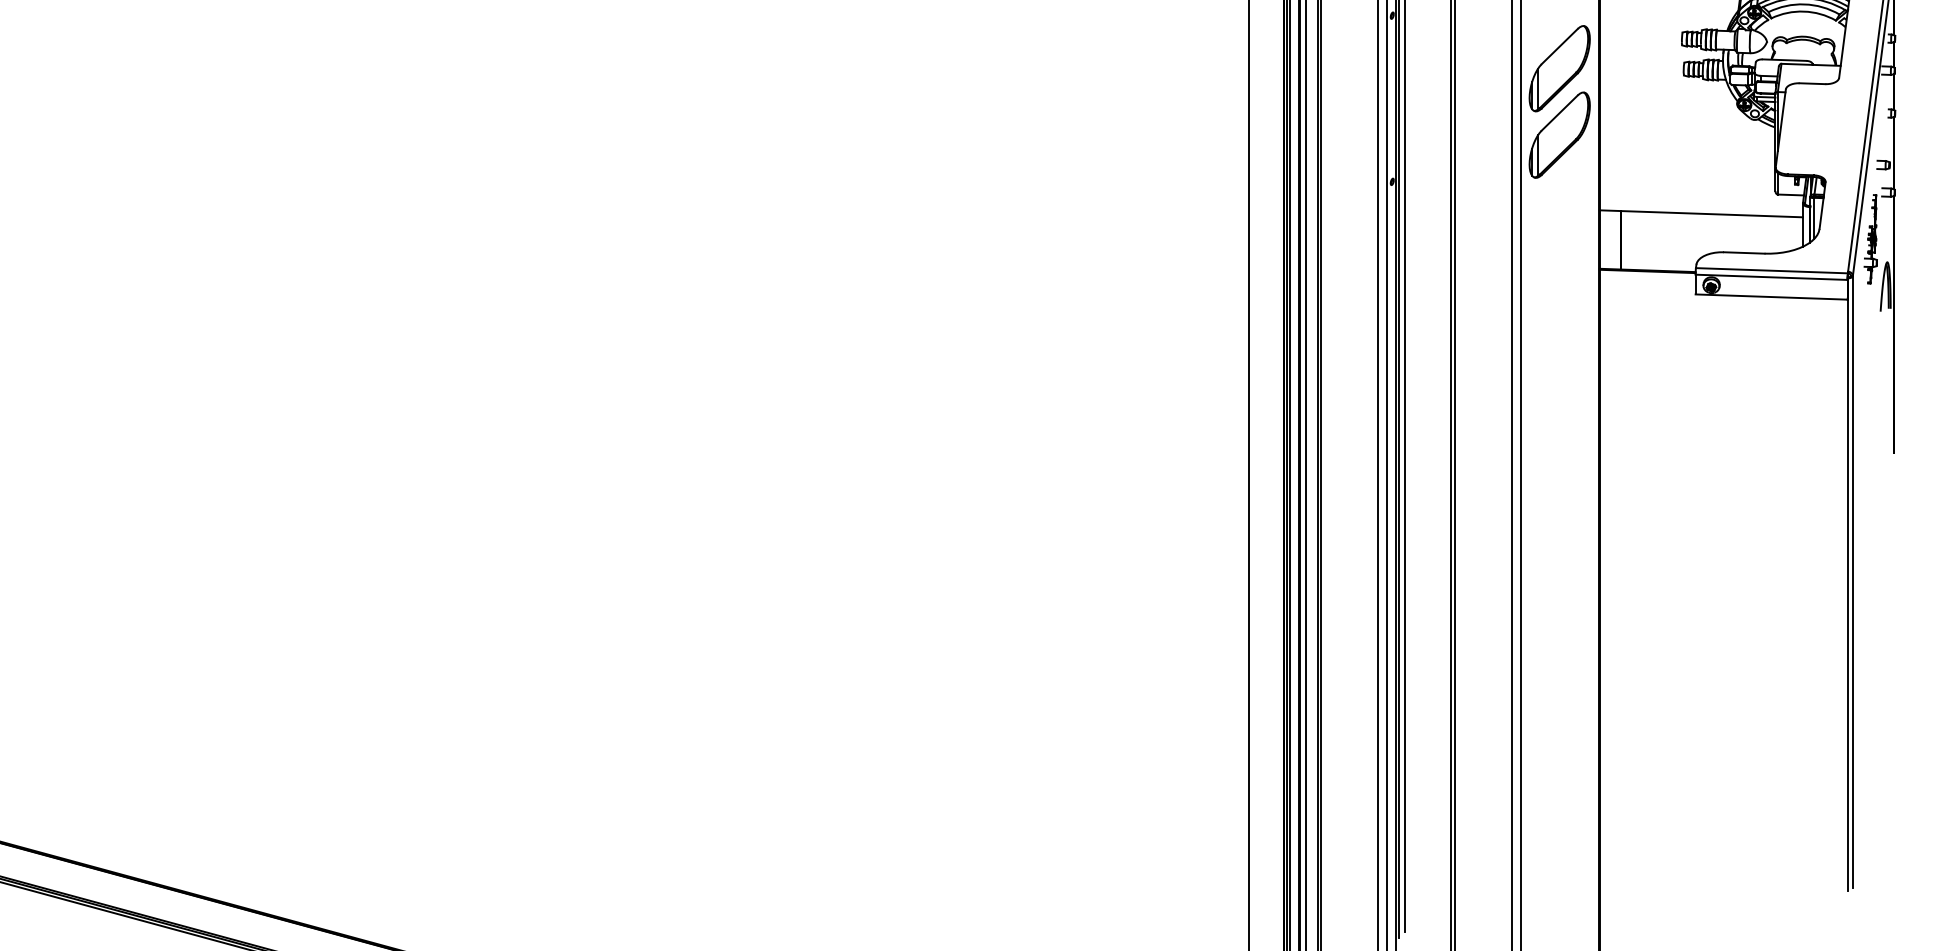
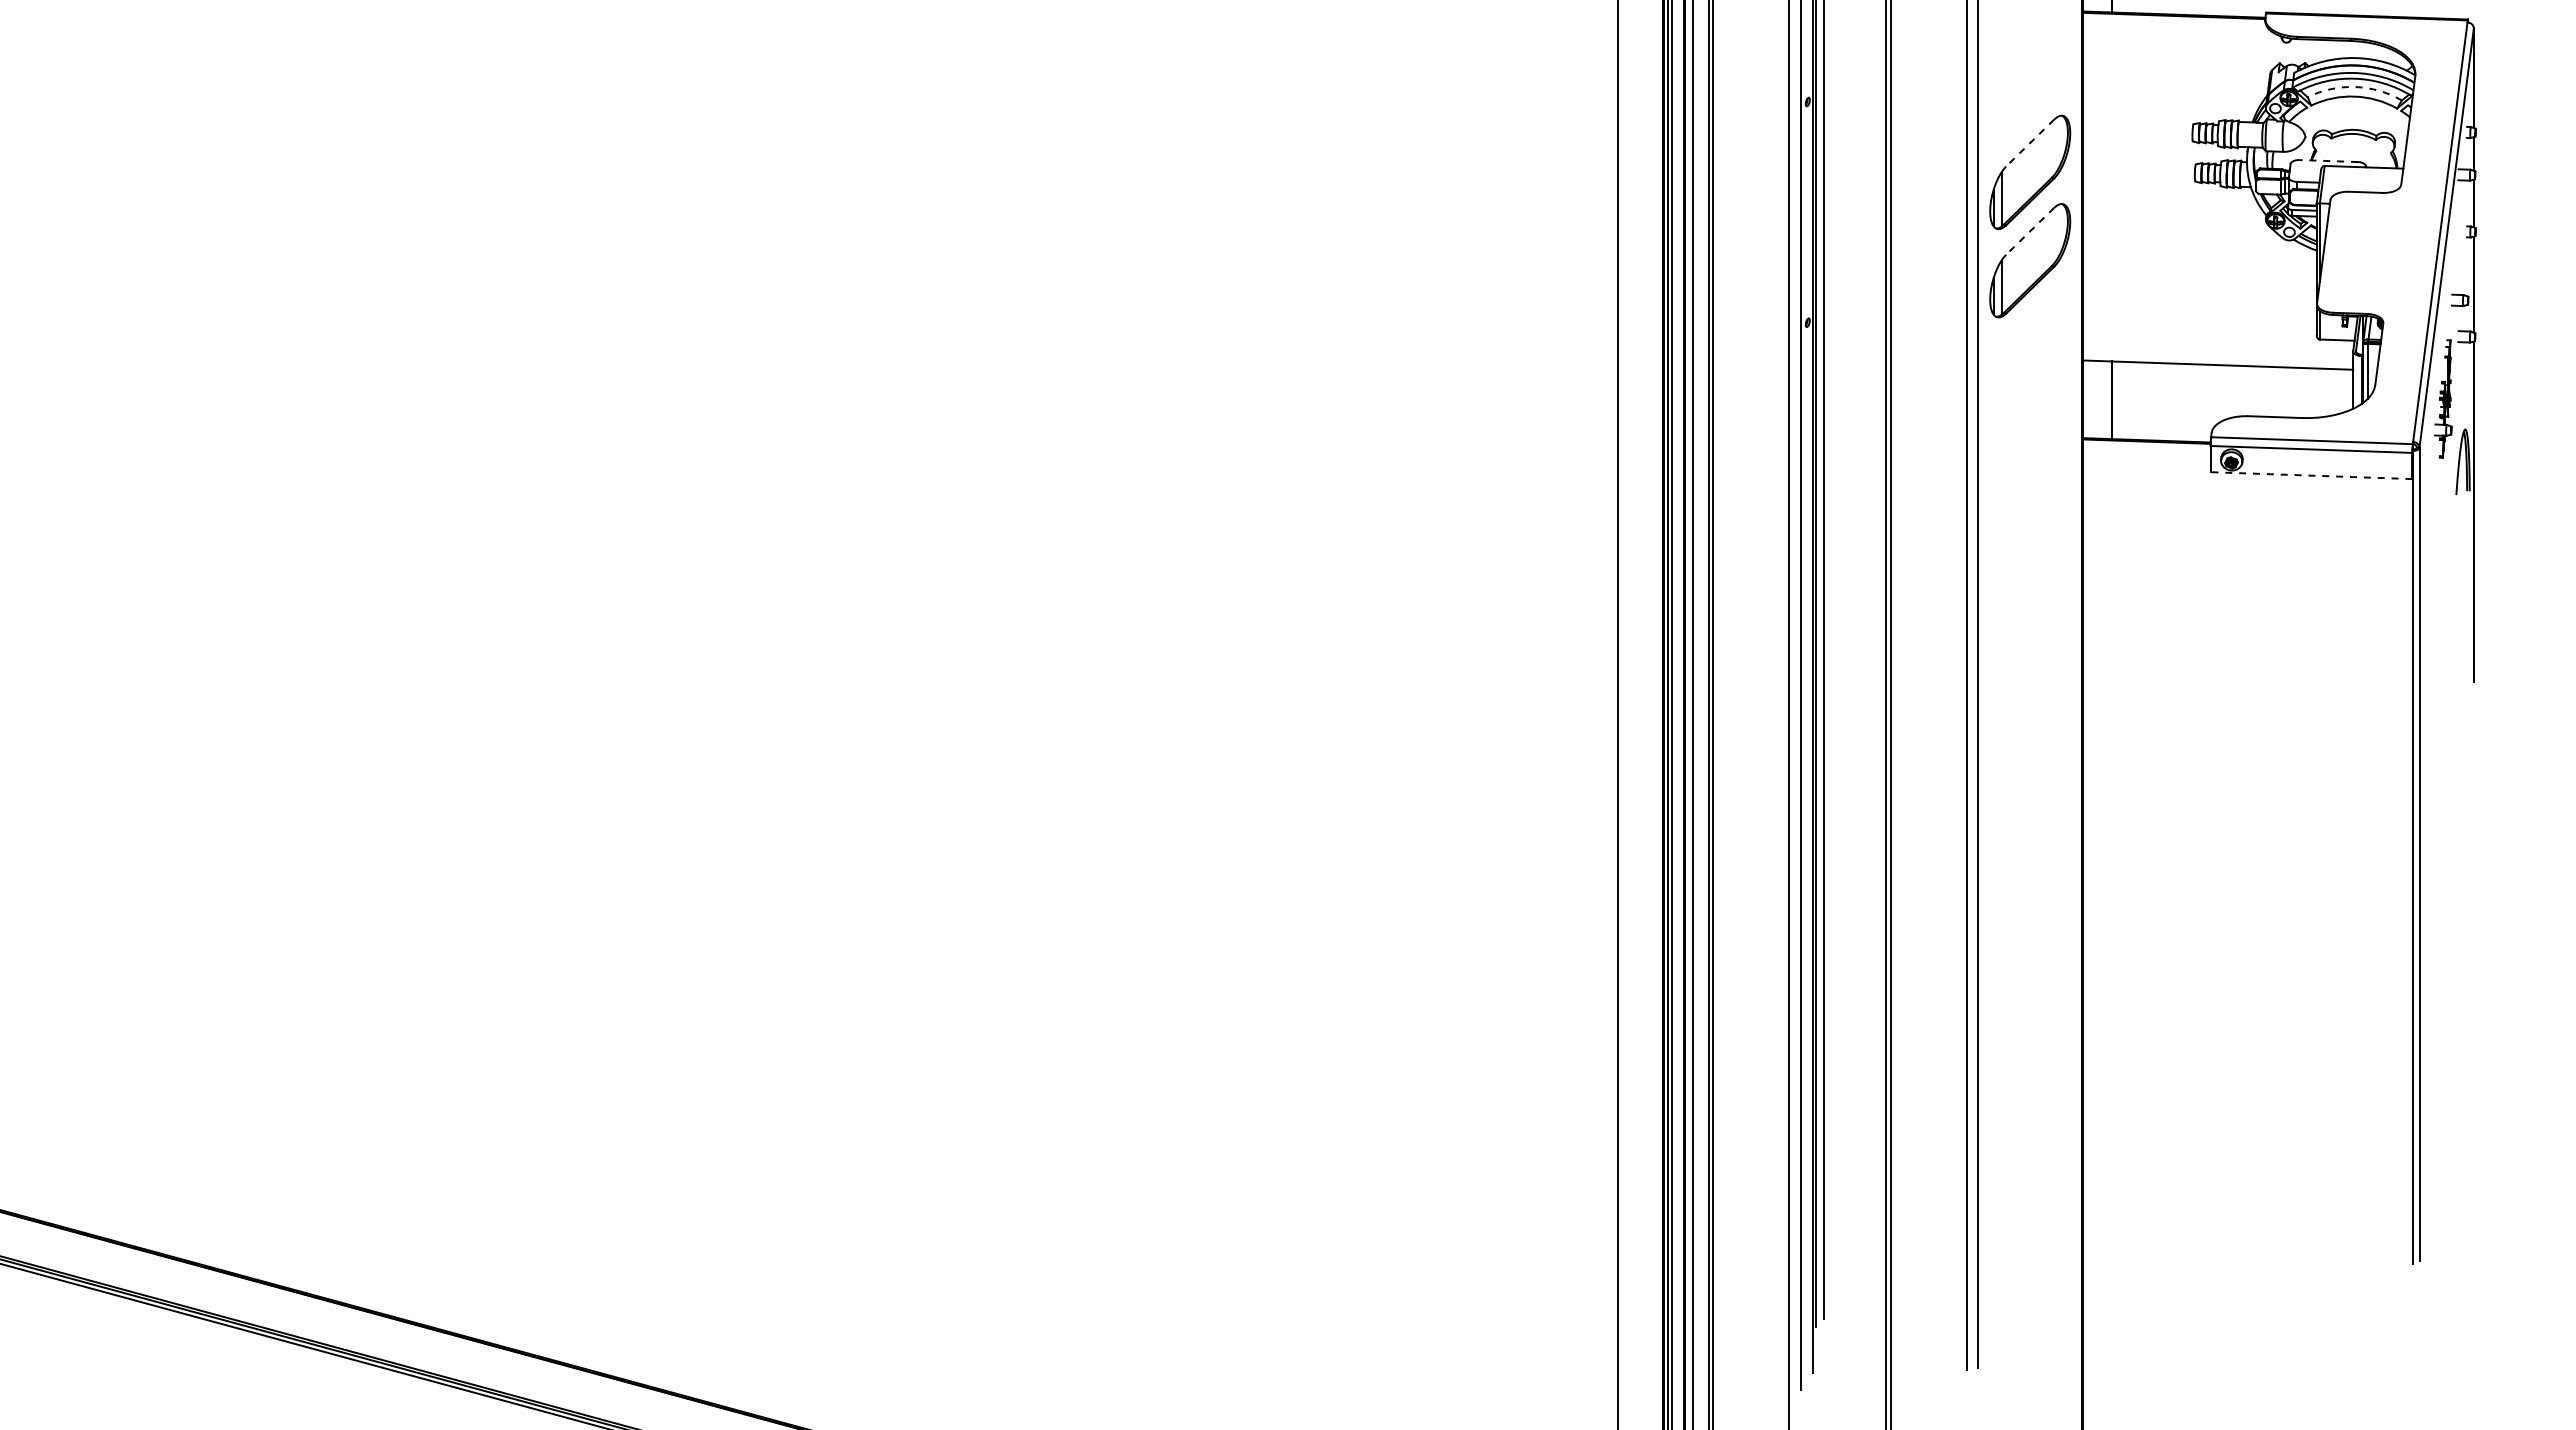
arc: (1804, 4) -> (2355, 87), solid -> dashed
line: (1559, 46) -> (2030, 143), solid -> dashed
line: (1784, 60) -> (2328, 161), solid -> dashed
line: (1559, 113) -> (2030, 231), solid -> dashed
line: (1771, 296) -> (2311, 475), solid -> dashed

